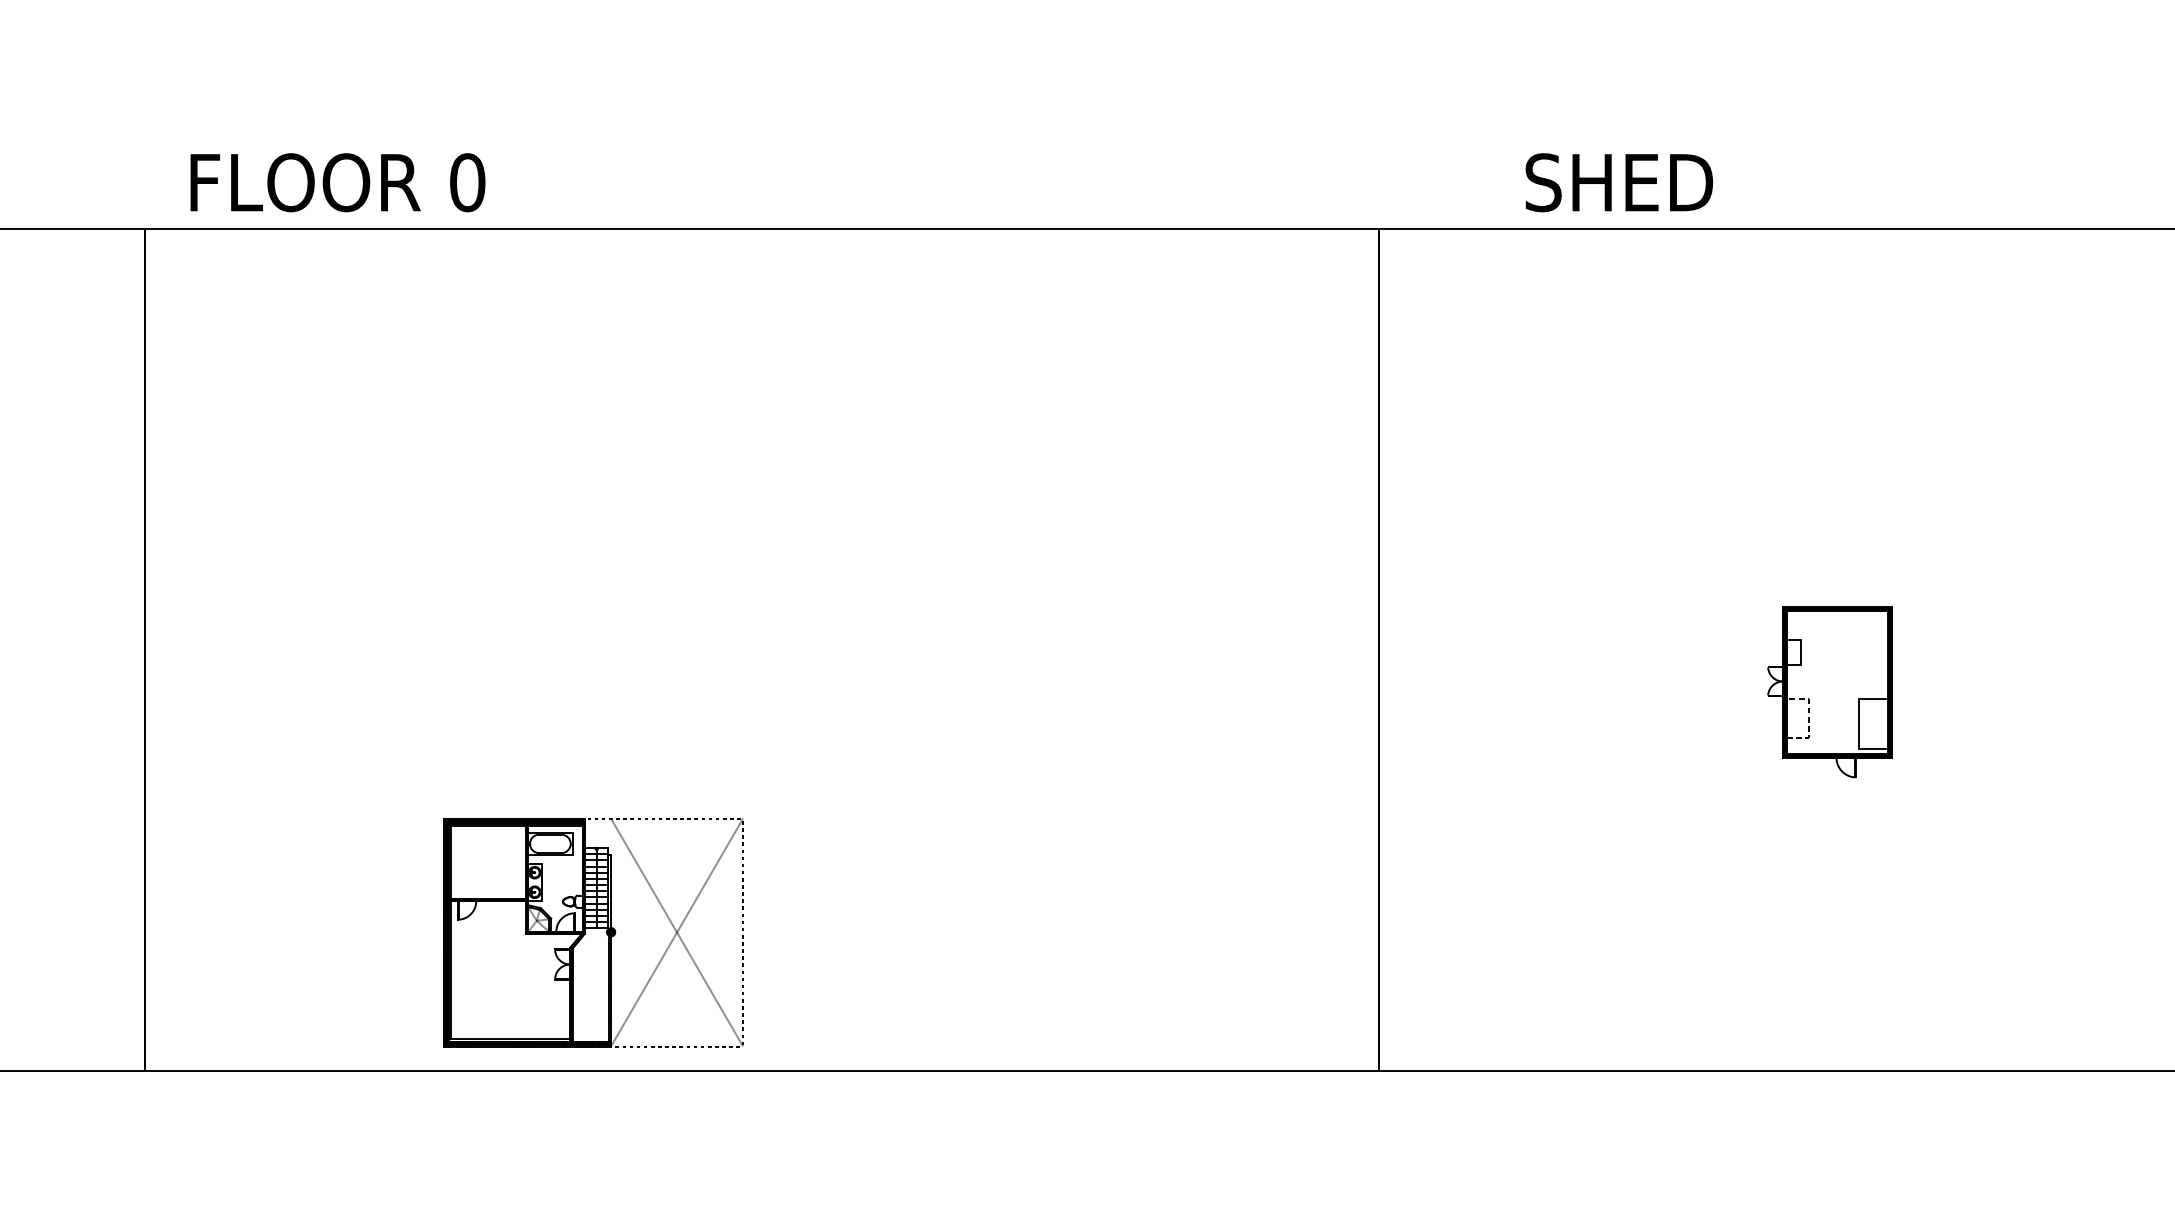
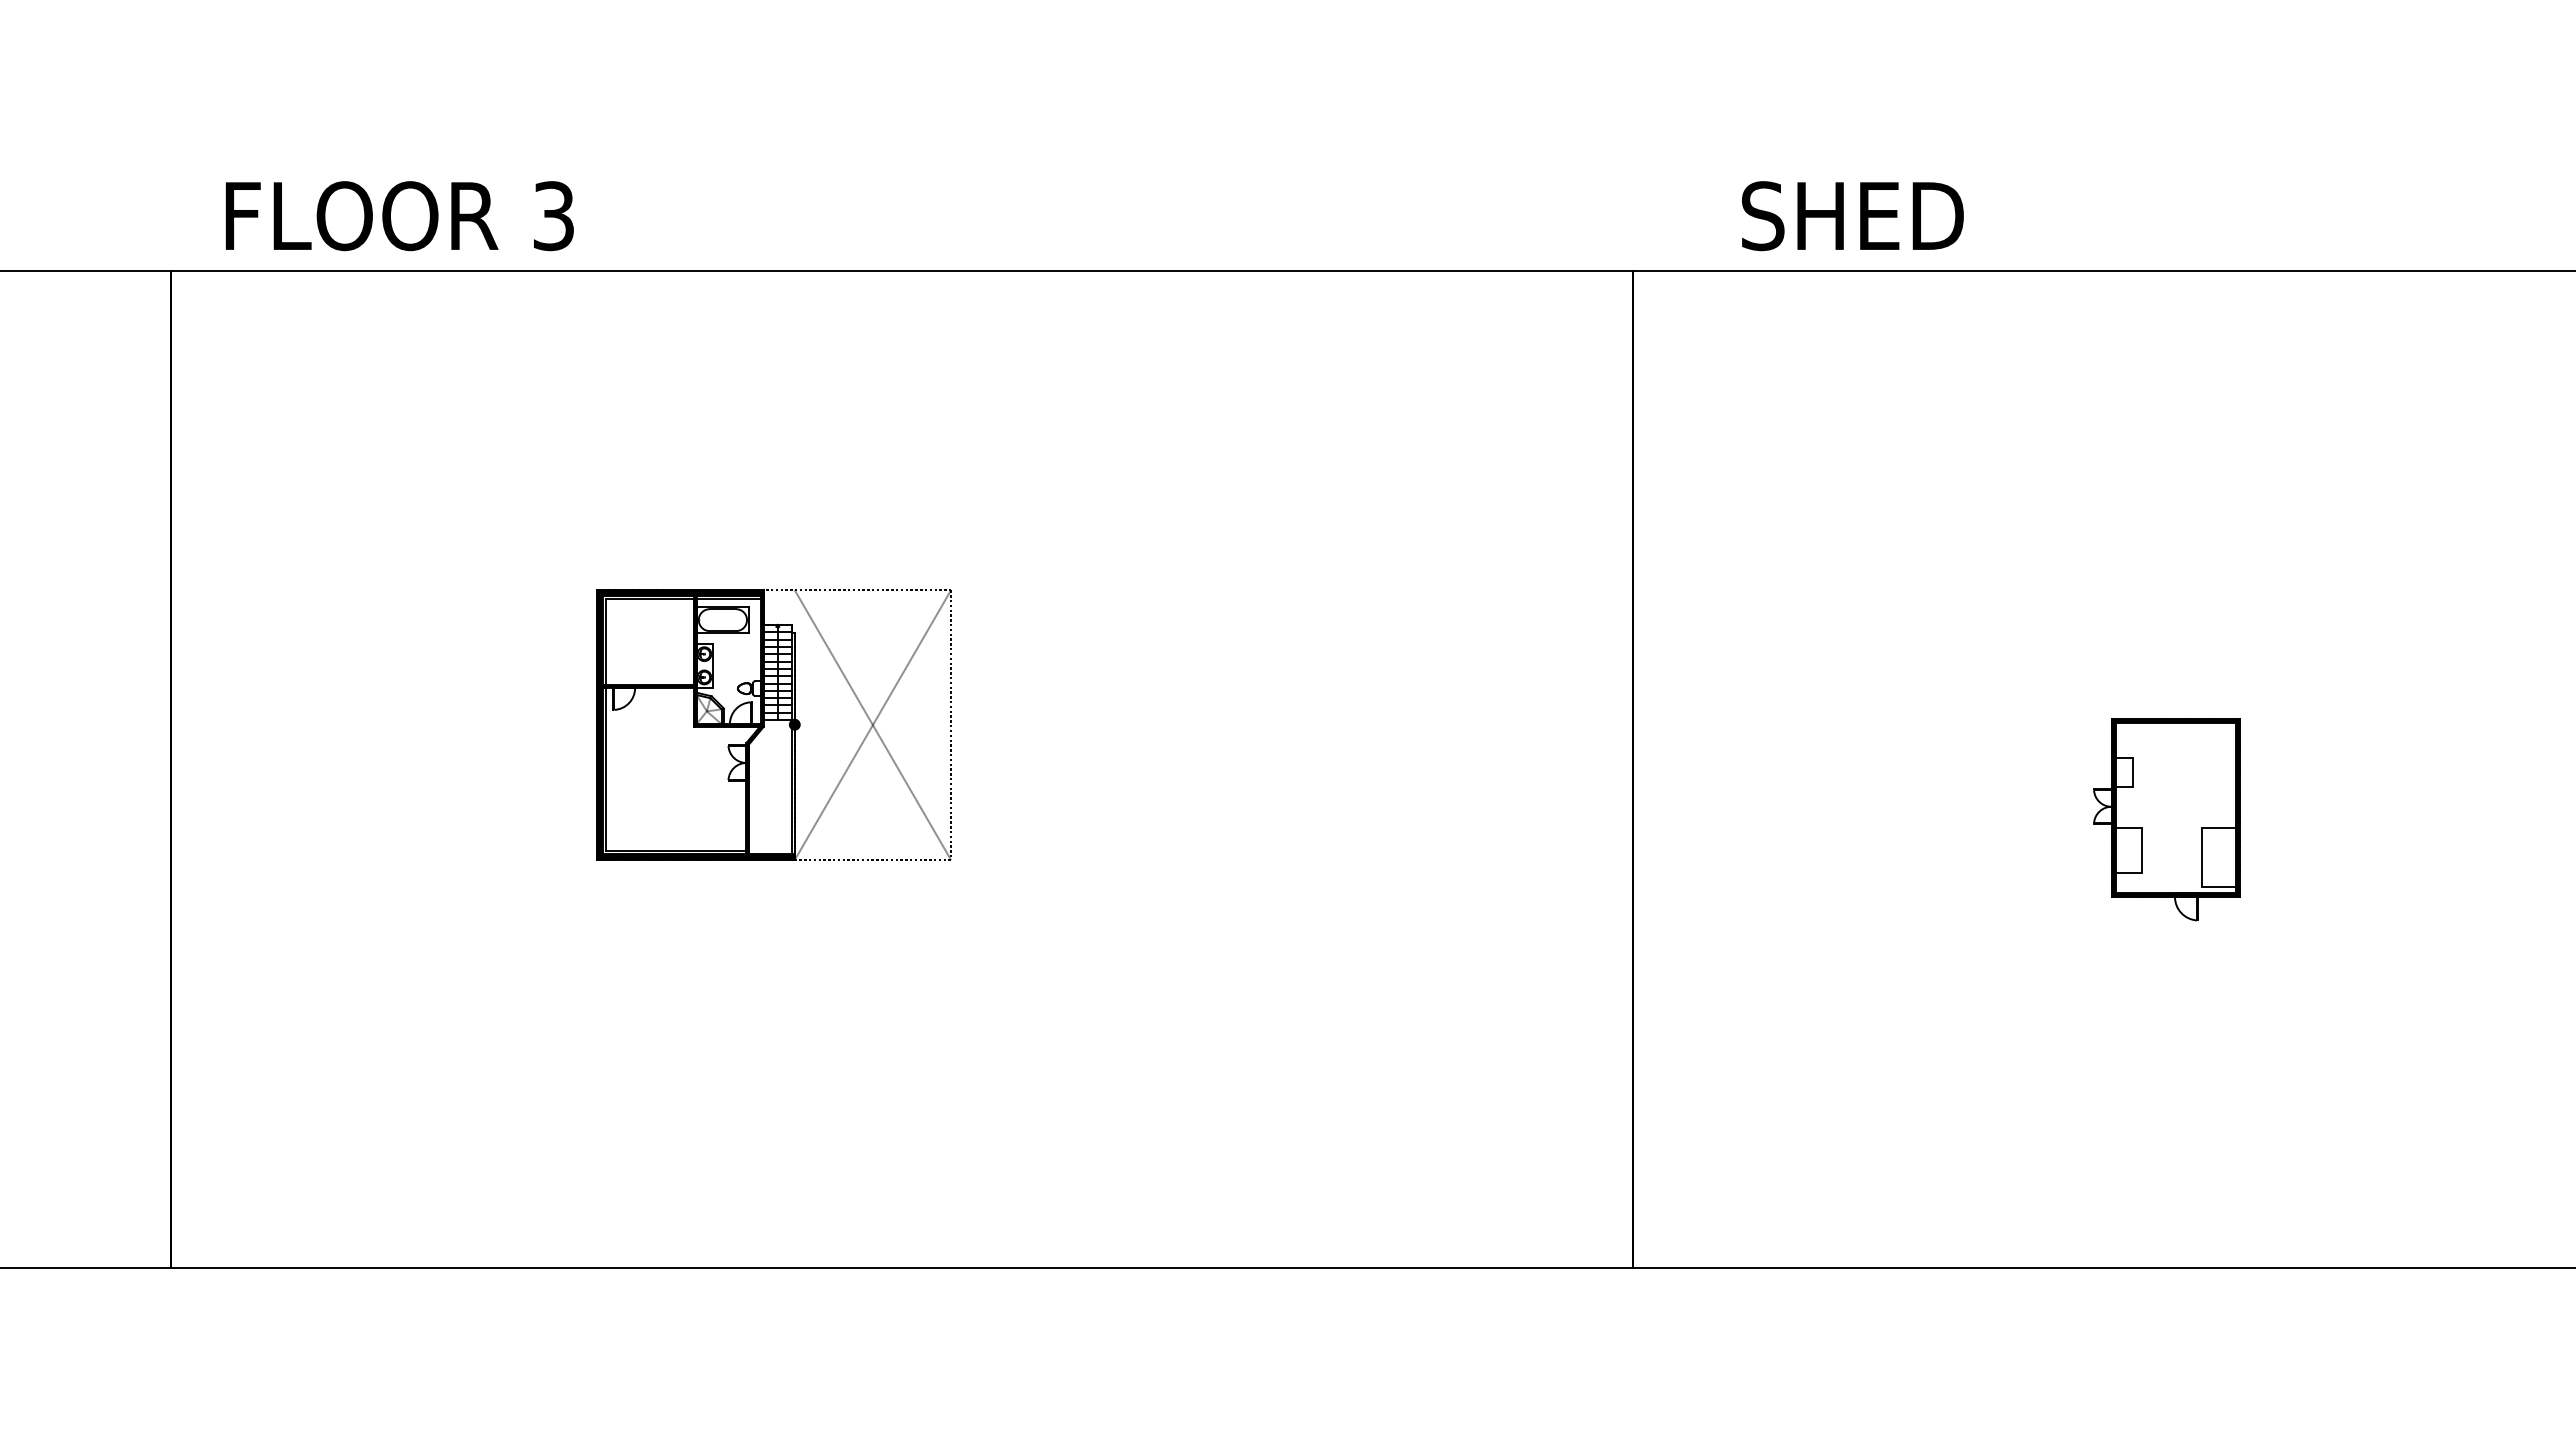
text: (467, 183) -> (553, 216), 0 -> 3
text: (1619, 183) -> (1852, 216), moved
line: (1809, 718) -> (2142, 850), dashed -> solid
part: (593, 932) -> (773, 724), moved

